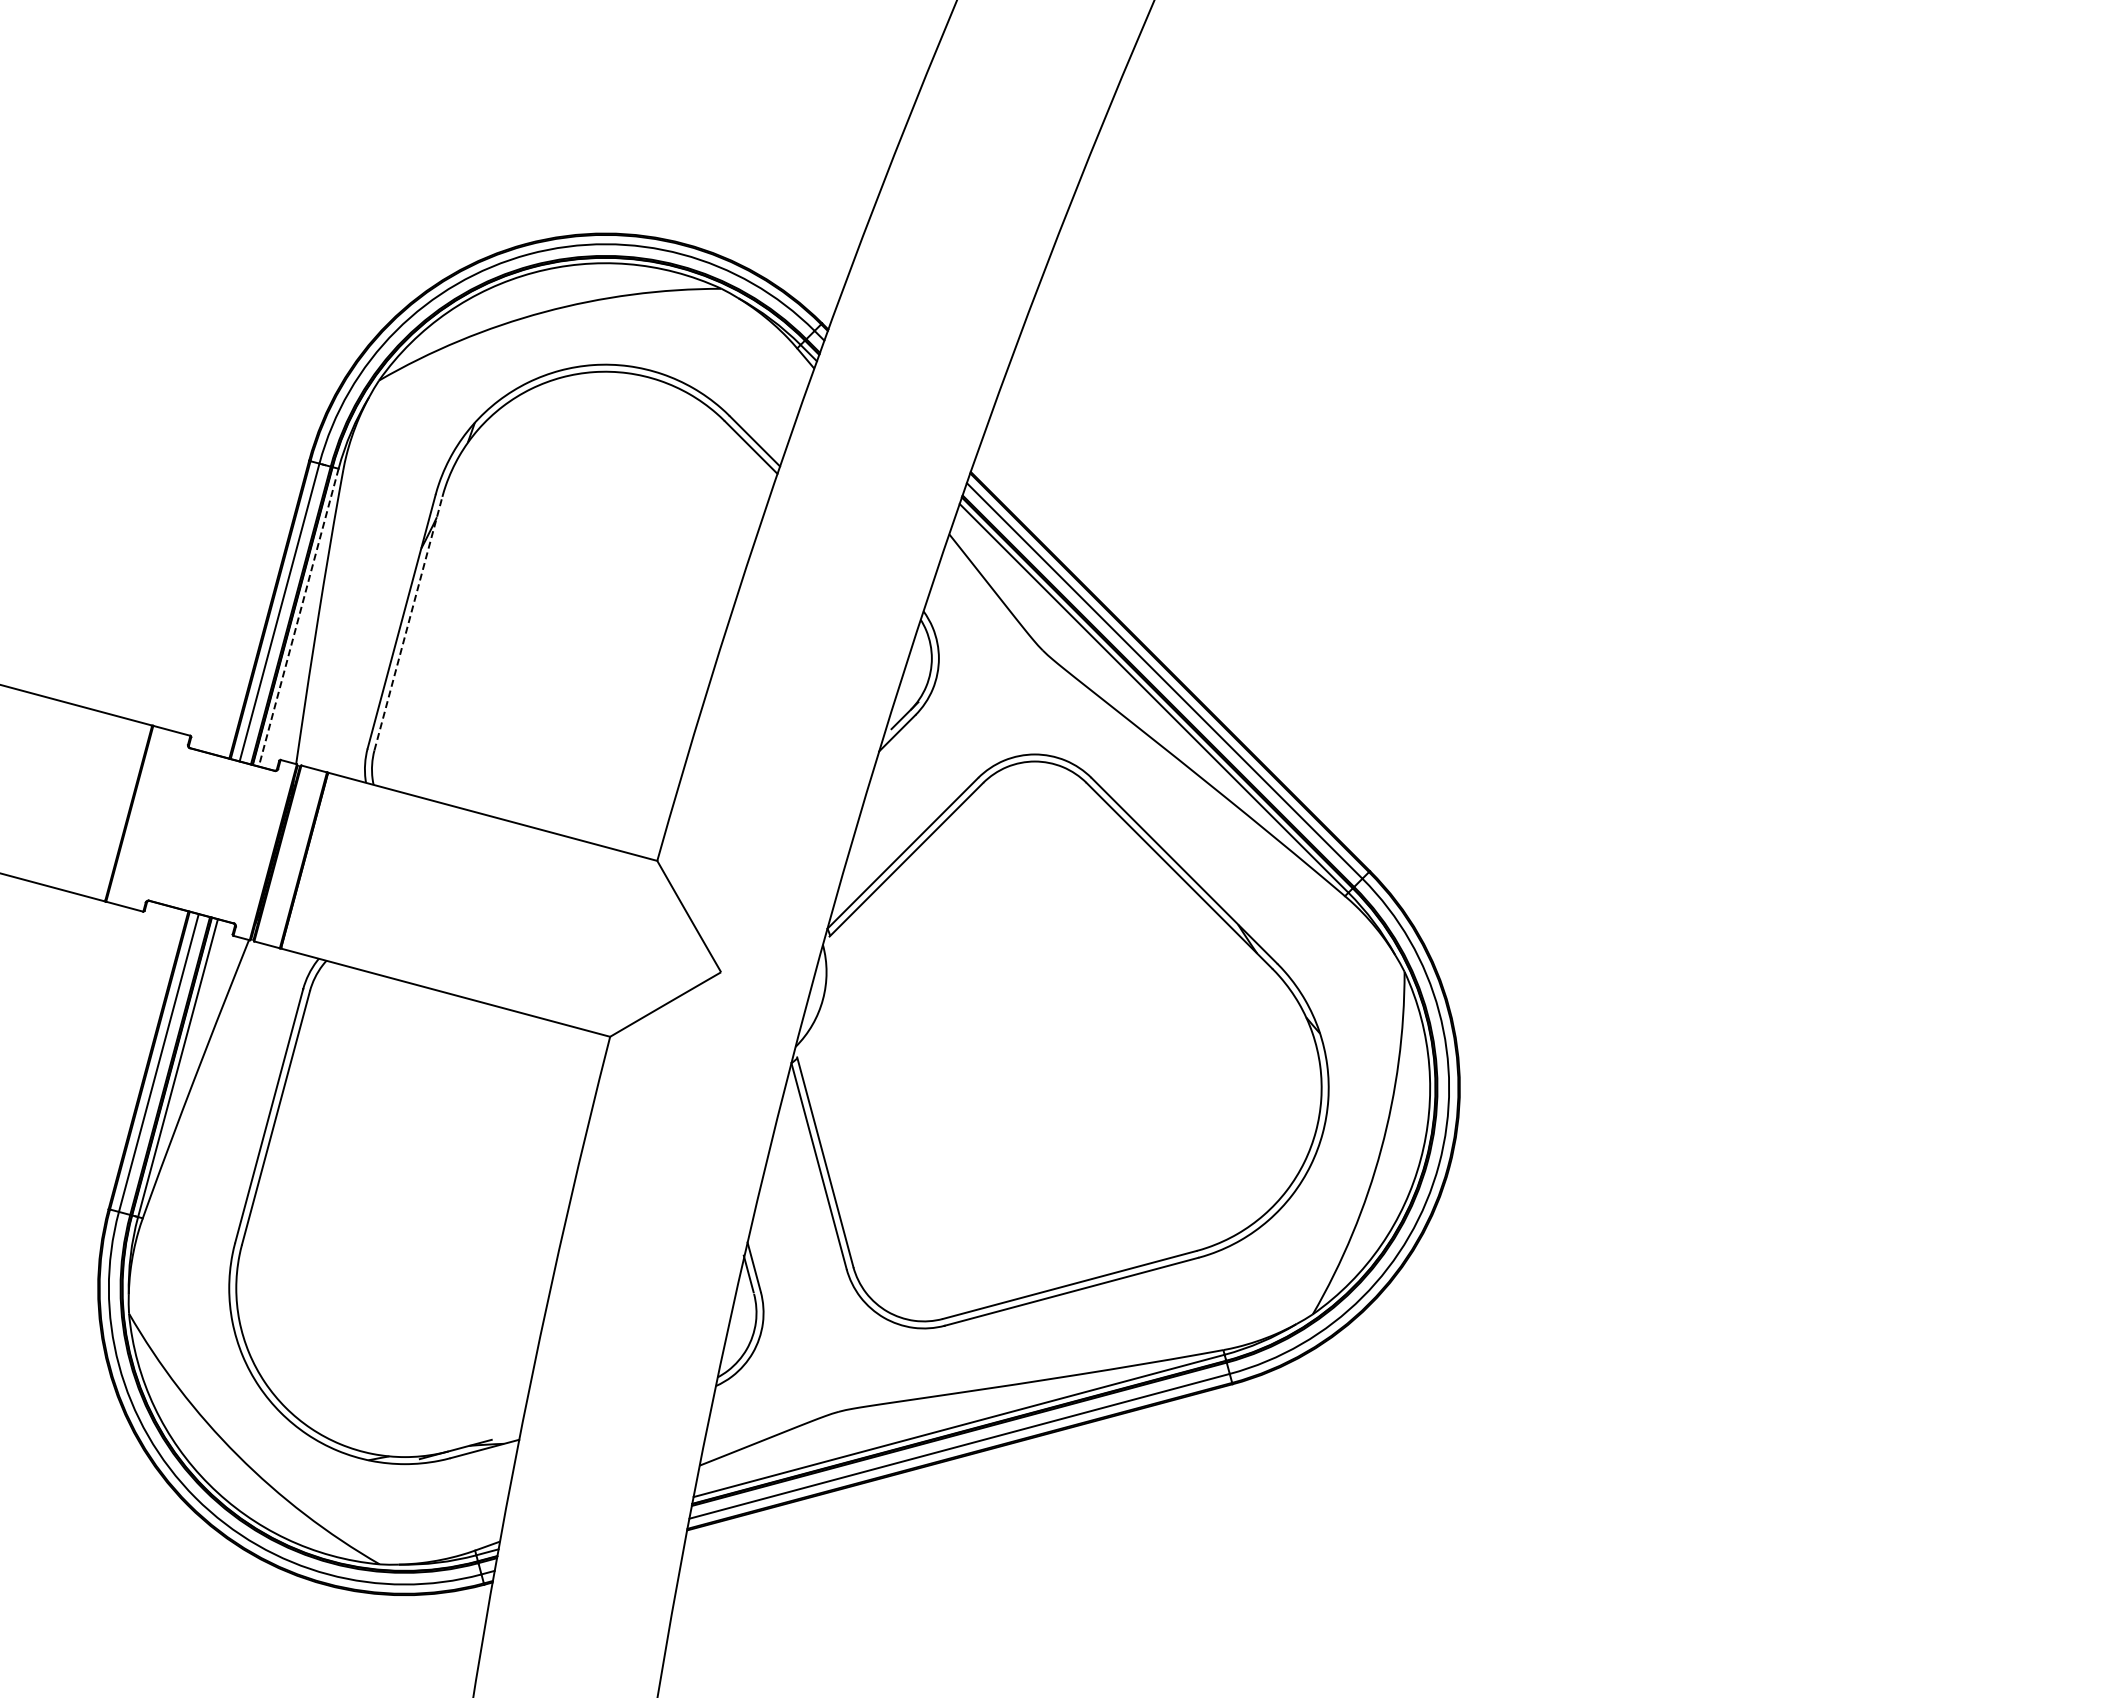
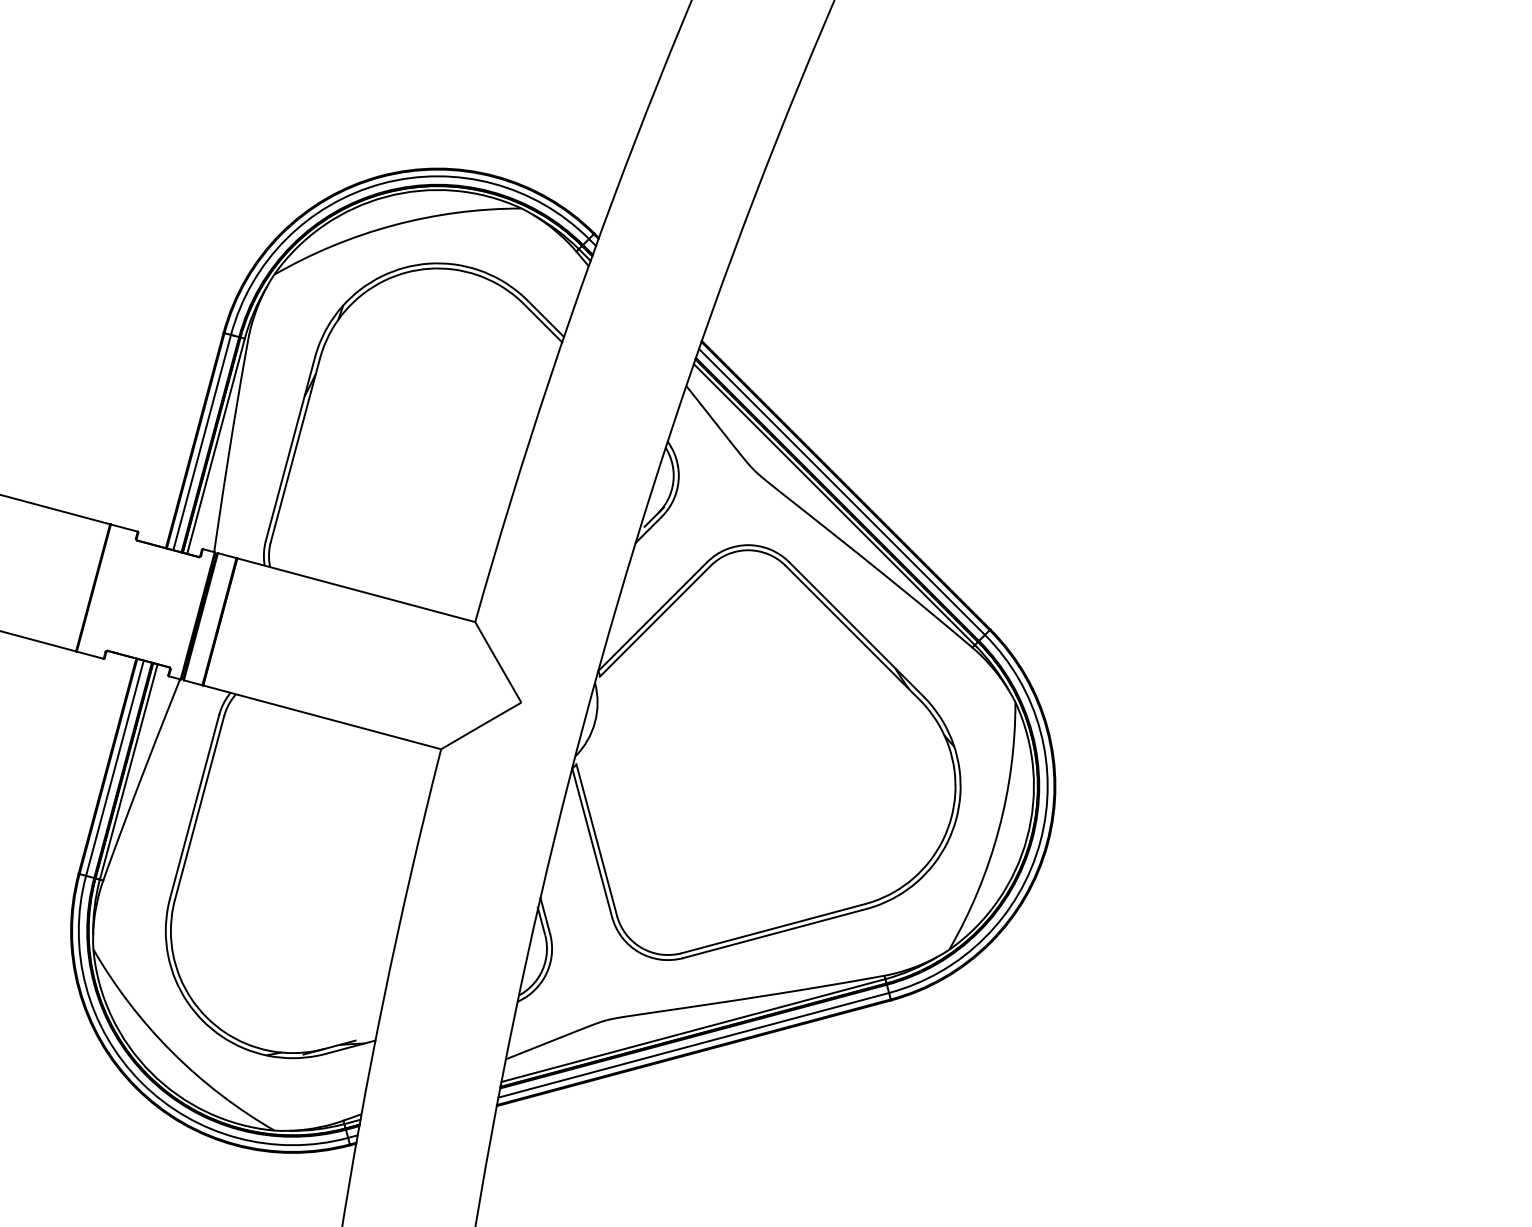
line: (298, 618) -> (215, 446), dashed -> solid
line: (408, 623) -> (295, 450), dashed -> solid

